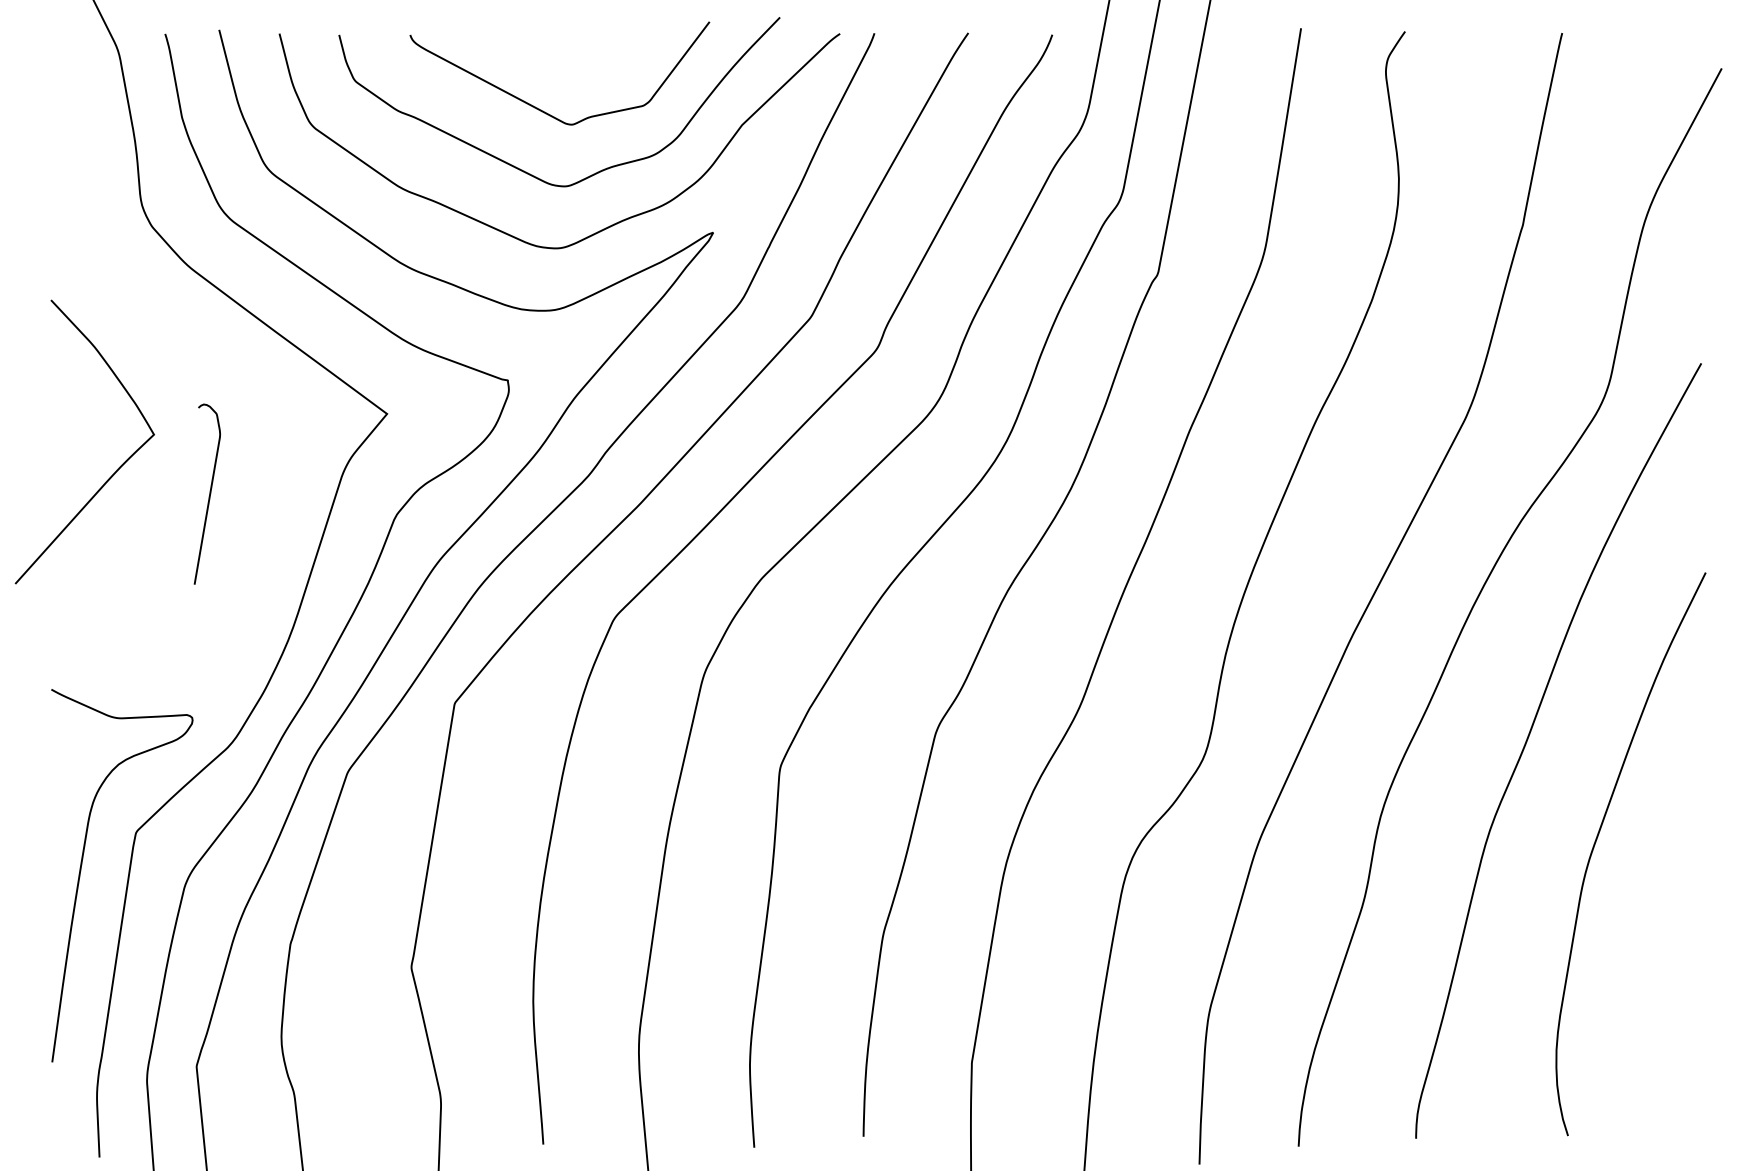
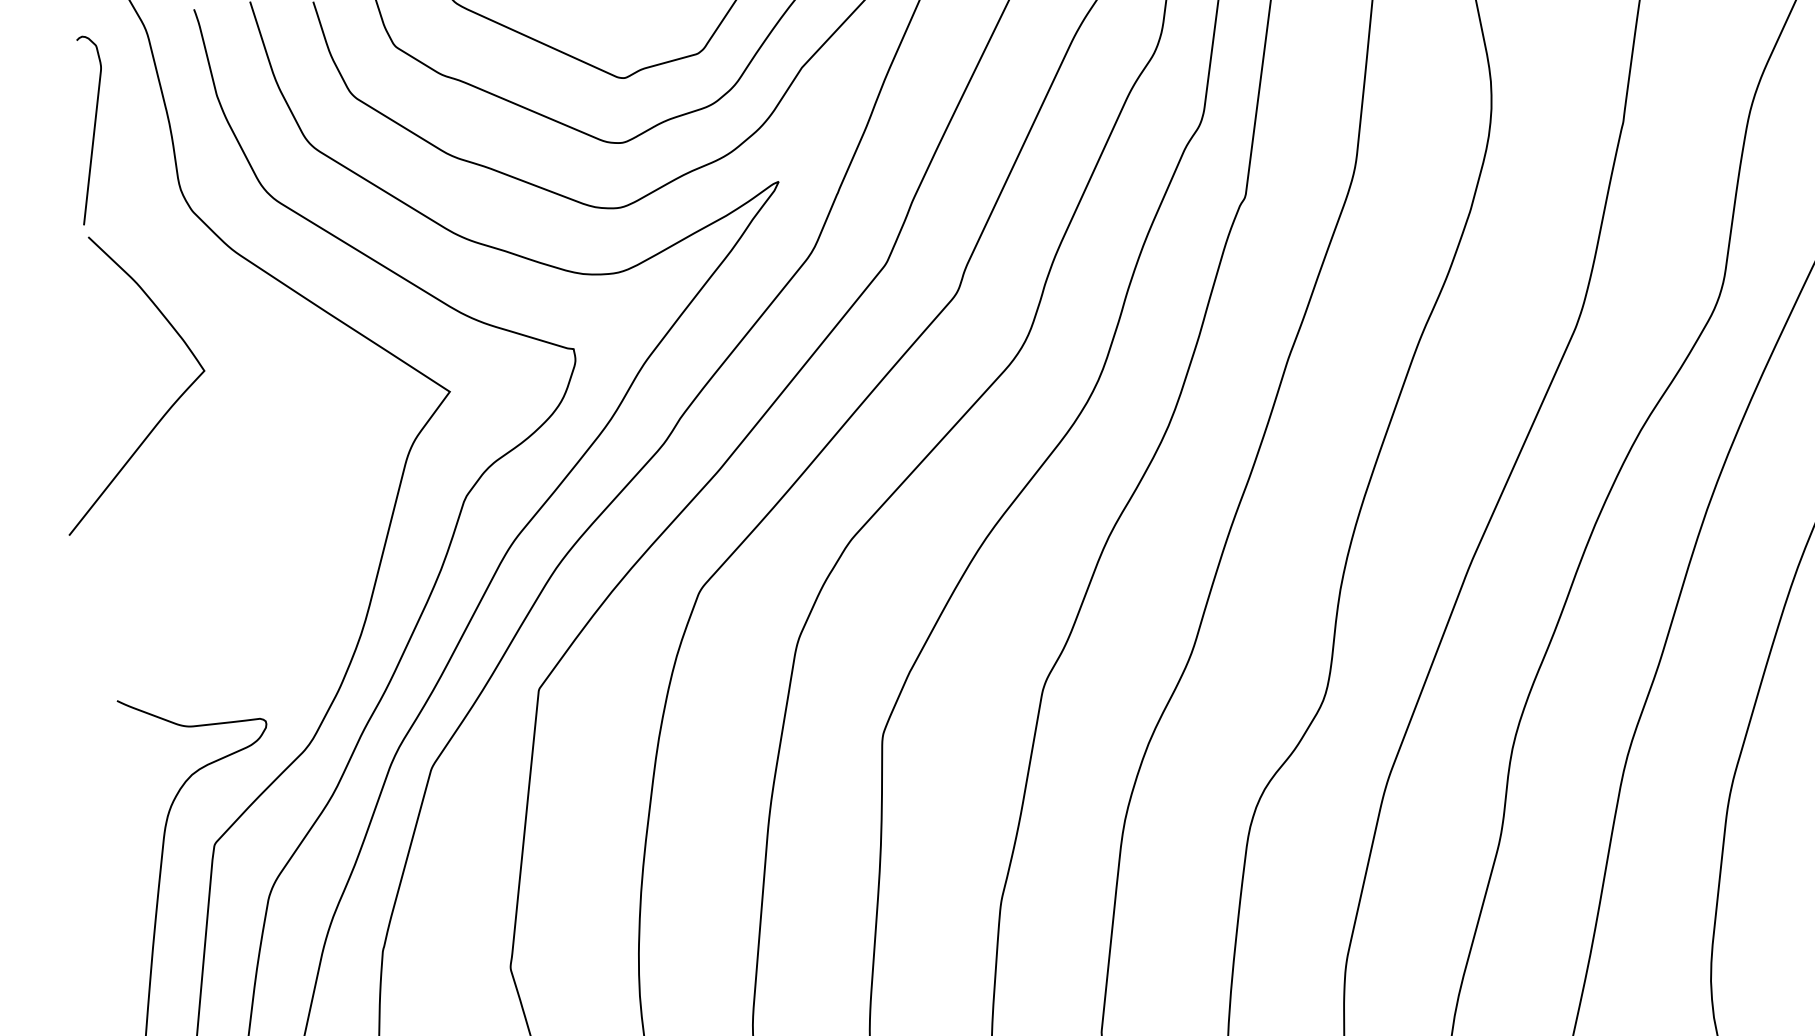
curve: (117, 468) -> (168, 408), moved
curve: (209, 493) -> (93, 129), moved

